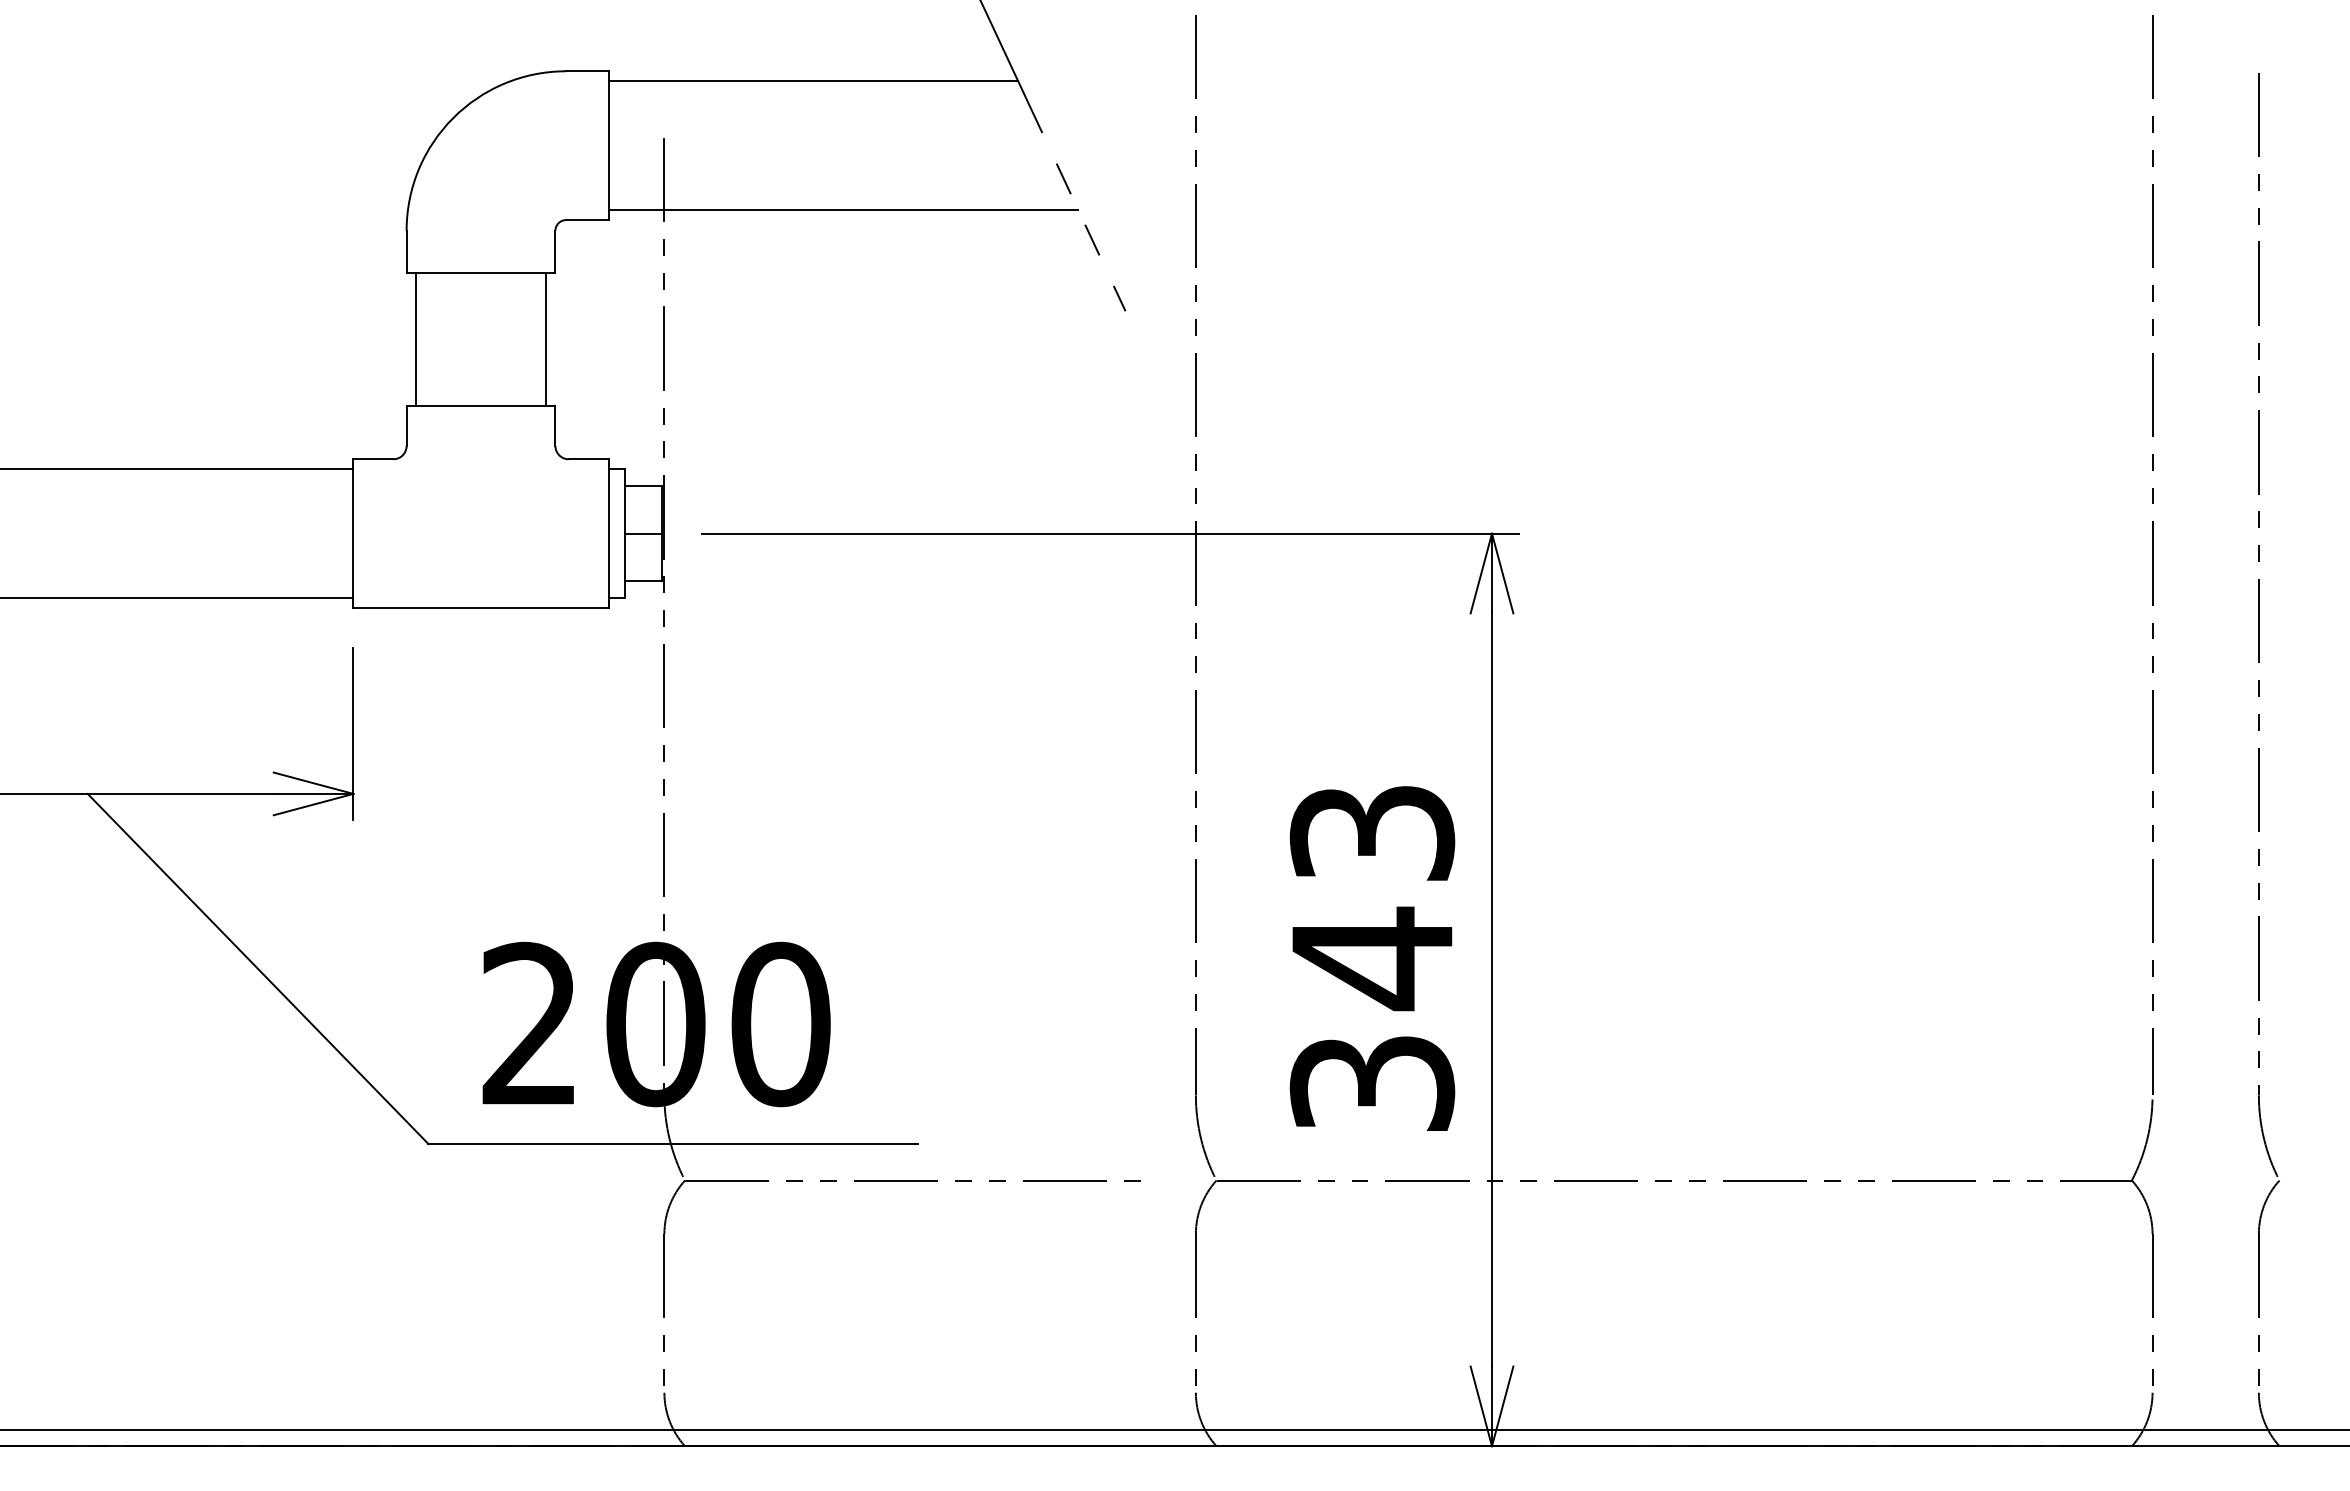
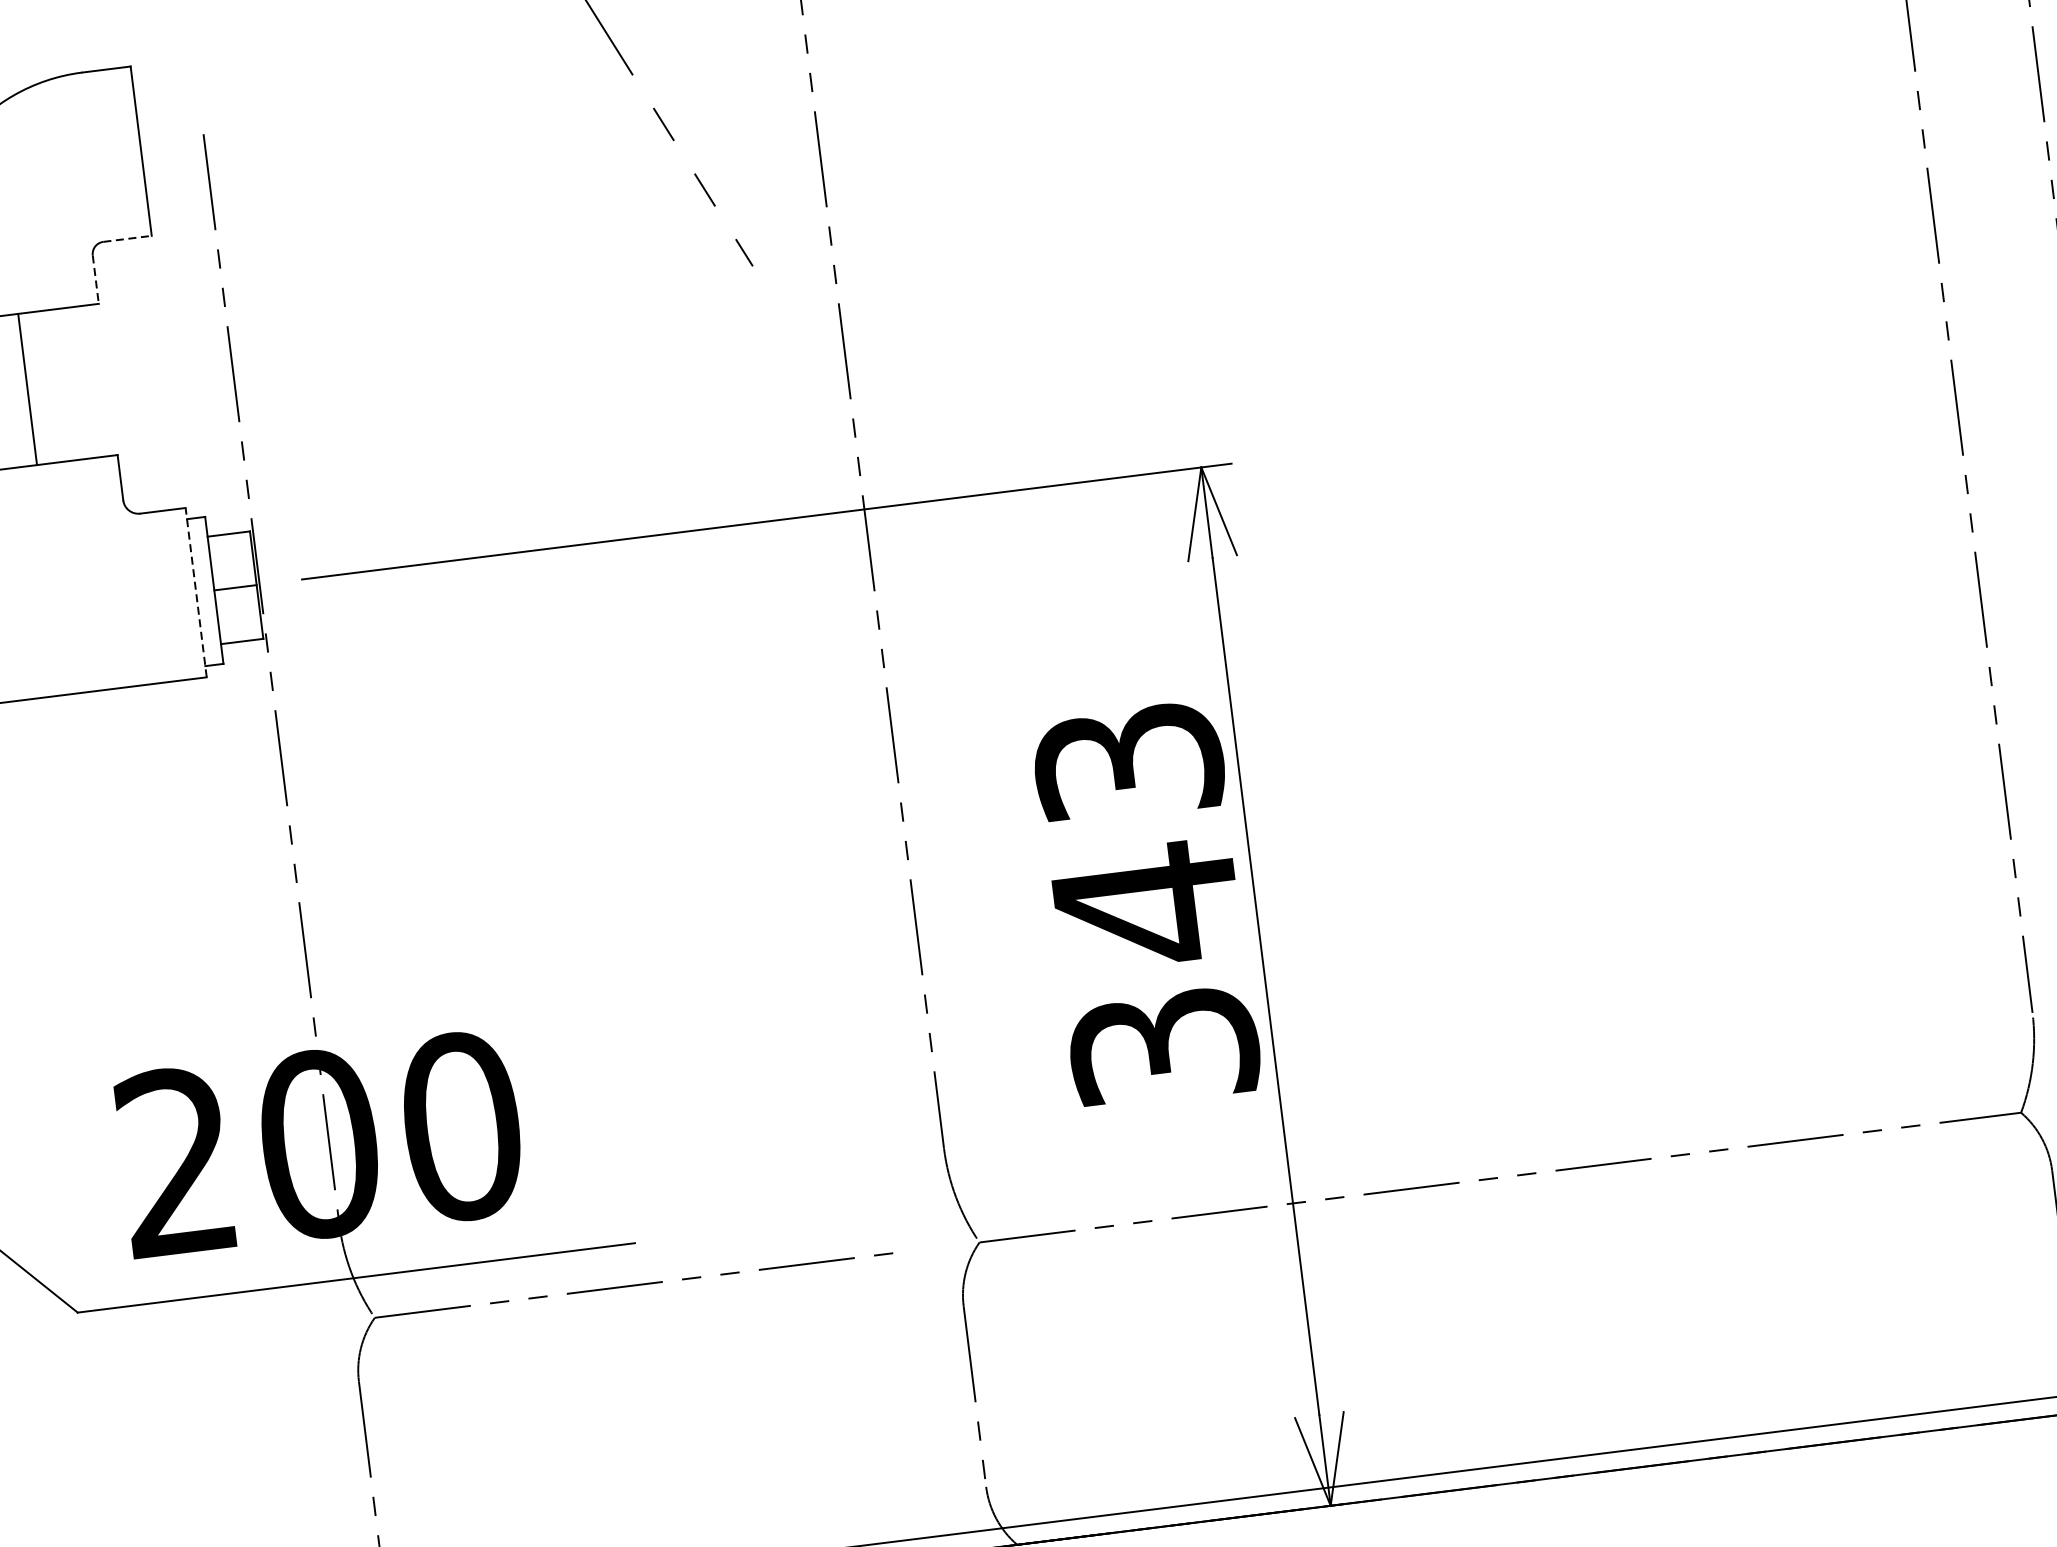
line: (813, 81) -> (365, 49), removed
line: (843, 210) -> (417, 191), removed
line: (587, 220) -> (127, 239), solid -> dashed
line: (555, 252) -> (95, 280), solid -> dashed
line: (545, 339) -> (27, 389), moved
line: (608, 533) -> (196, 592), solid -> dashed
text: (1372, 958) -> (1146, 905), moved

